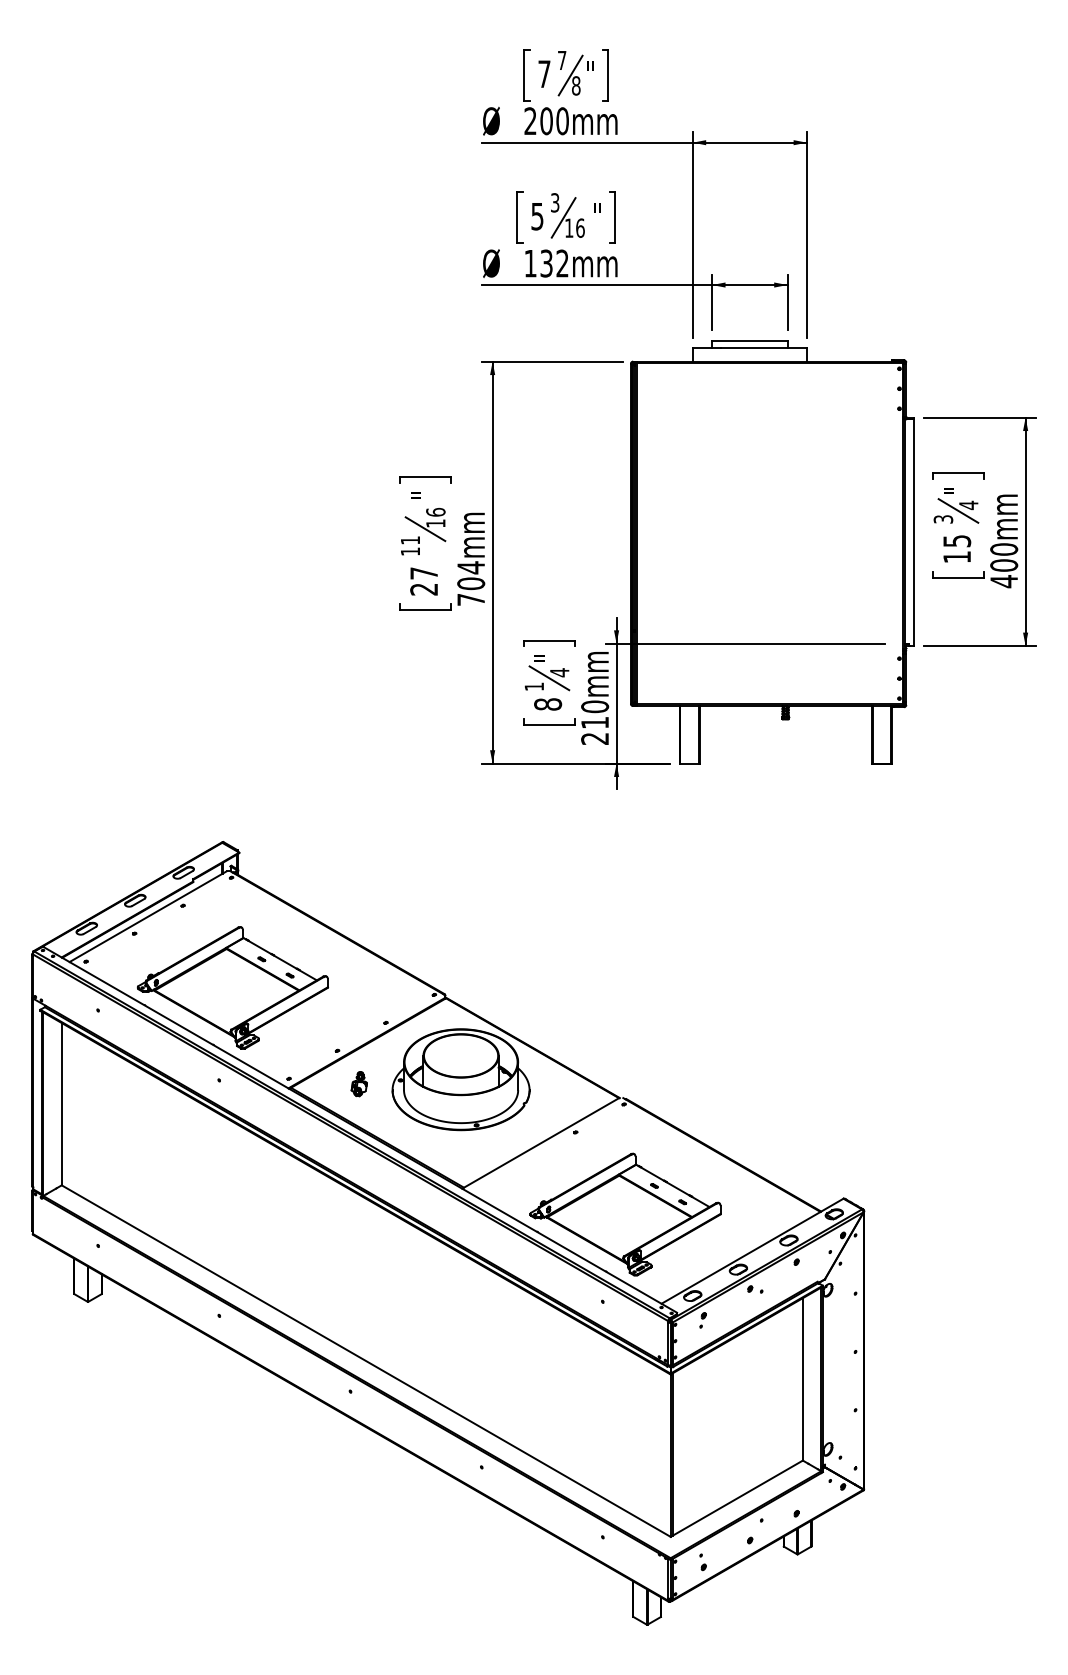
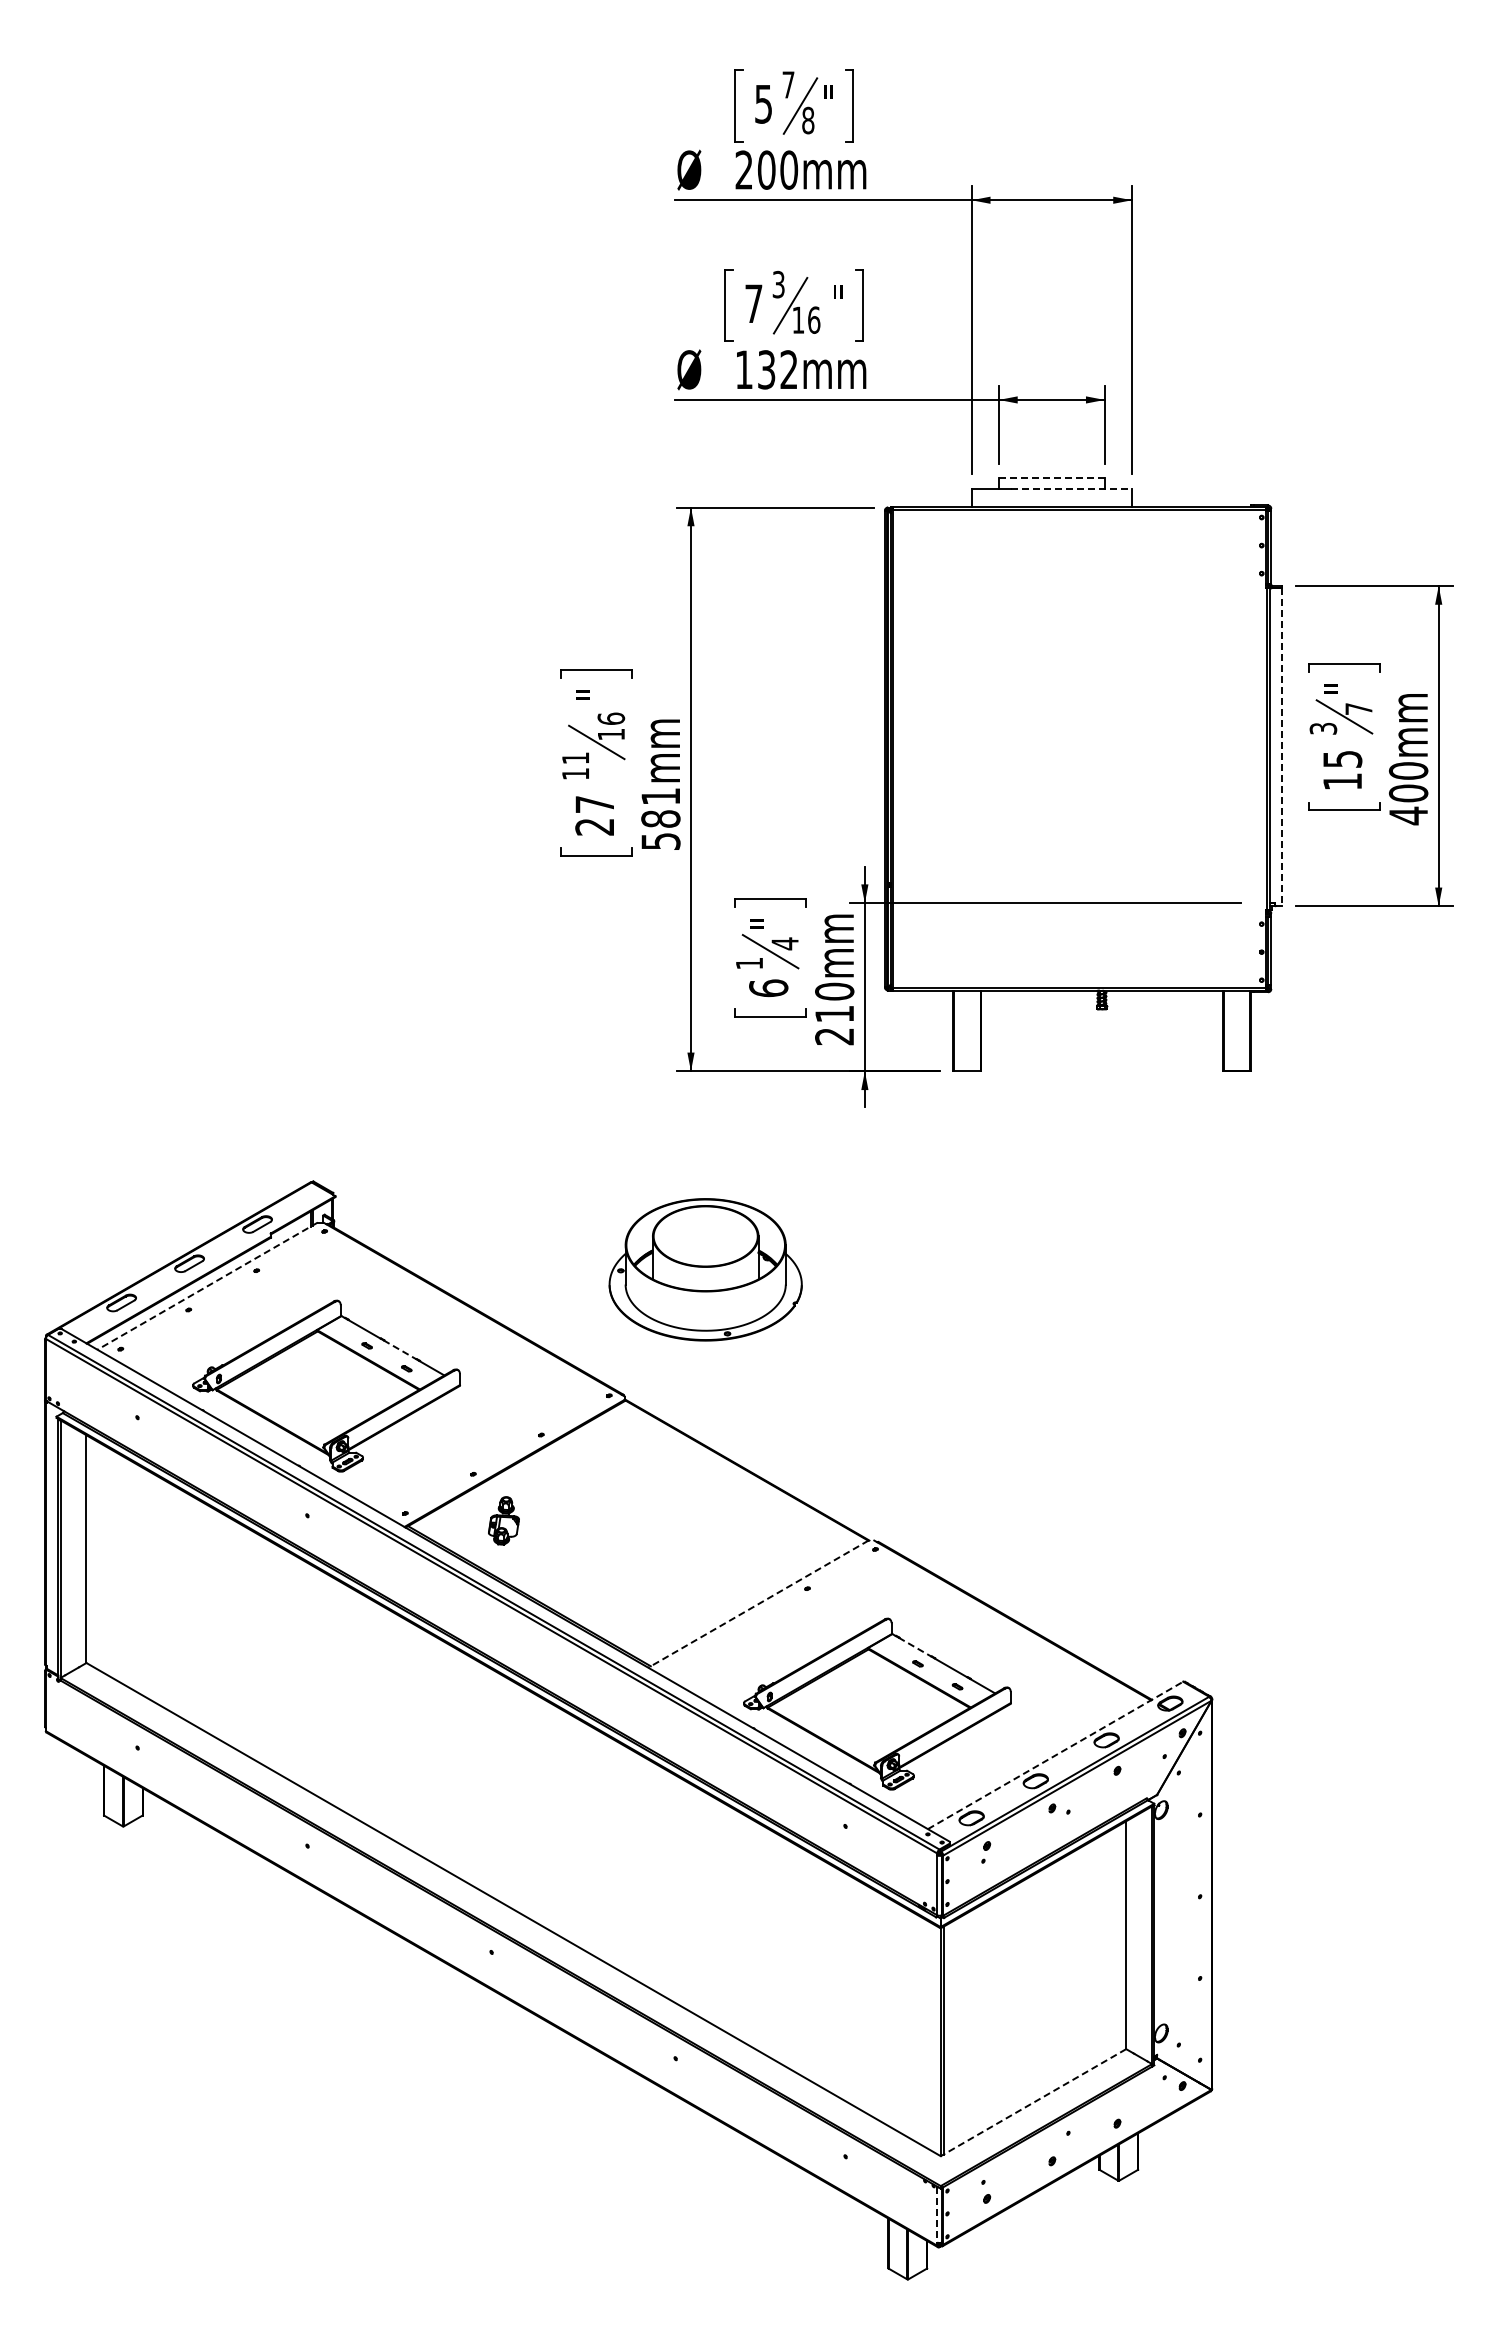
text: (544, 74) -> (763, 104), 7 -> 5
text: (537, 216) -> (753, 303), 5 -> 7
line: (749, 340) -> (1051, 477), solid -> dashed
line: (764, 348) -> (1072, 488), solid -> dashed
text: (968, 504) -> (1358, 708), 4 -> 7
line: (913, 532) -> (1281, 747), solid -> dashed
text: (470, 583) -> (660, 818), 704mm -> 581mm
text: (547, 704) -> (768, 988), 8 -> 6
line: (148, 916) -> (207, 1286), solid -> dashed
line: (284, 961) -> (399, 1349), solid -> dashed
part: (460, 1079) -> (705, 1269), moved
part: (359, 1083) -> (503, 1520), size x1.4
line: (540, 1143) -> (758, 1604), solid -> dashed
line: (652, 1174) -> (915, 1647), solid -> dashed
line: (753, 1251) -> (1056, 1755), solid -> dashed
line: (736, 1498) -> (1033, 2102), solid -> dashed
line: (668, 1578) -> (937, 2214), solid -> dashed

